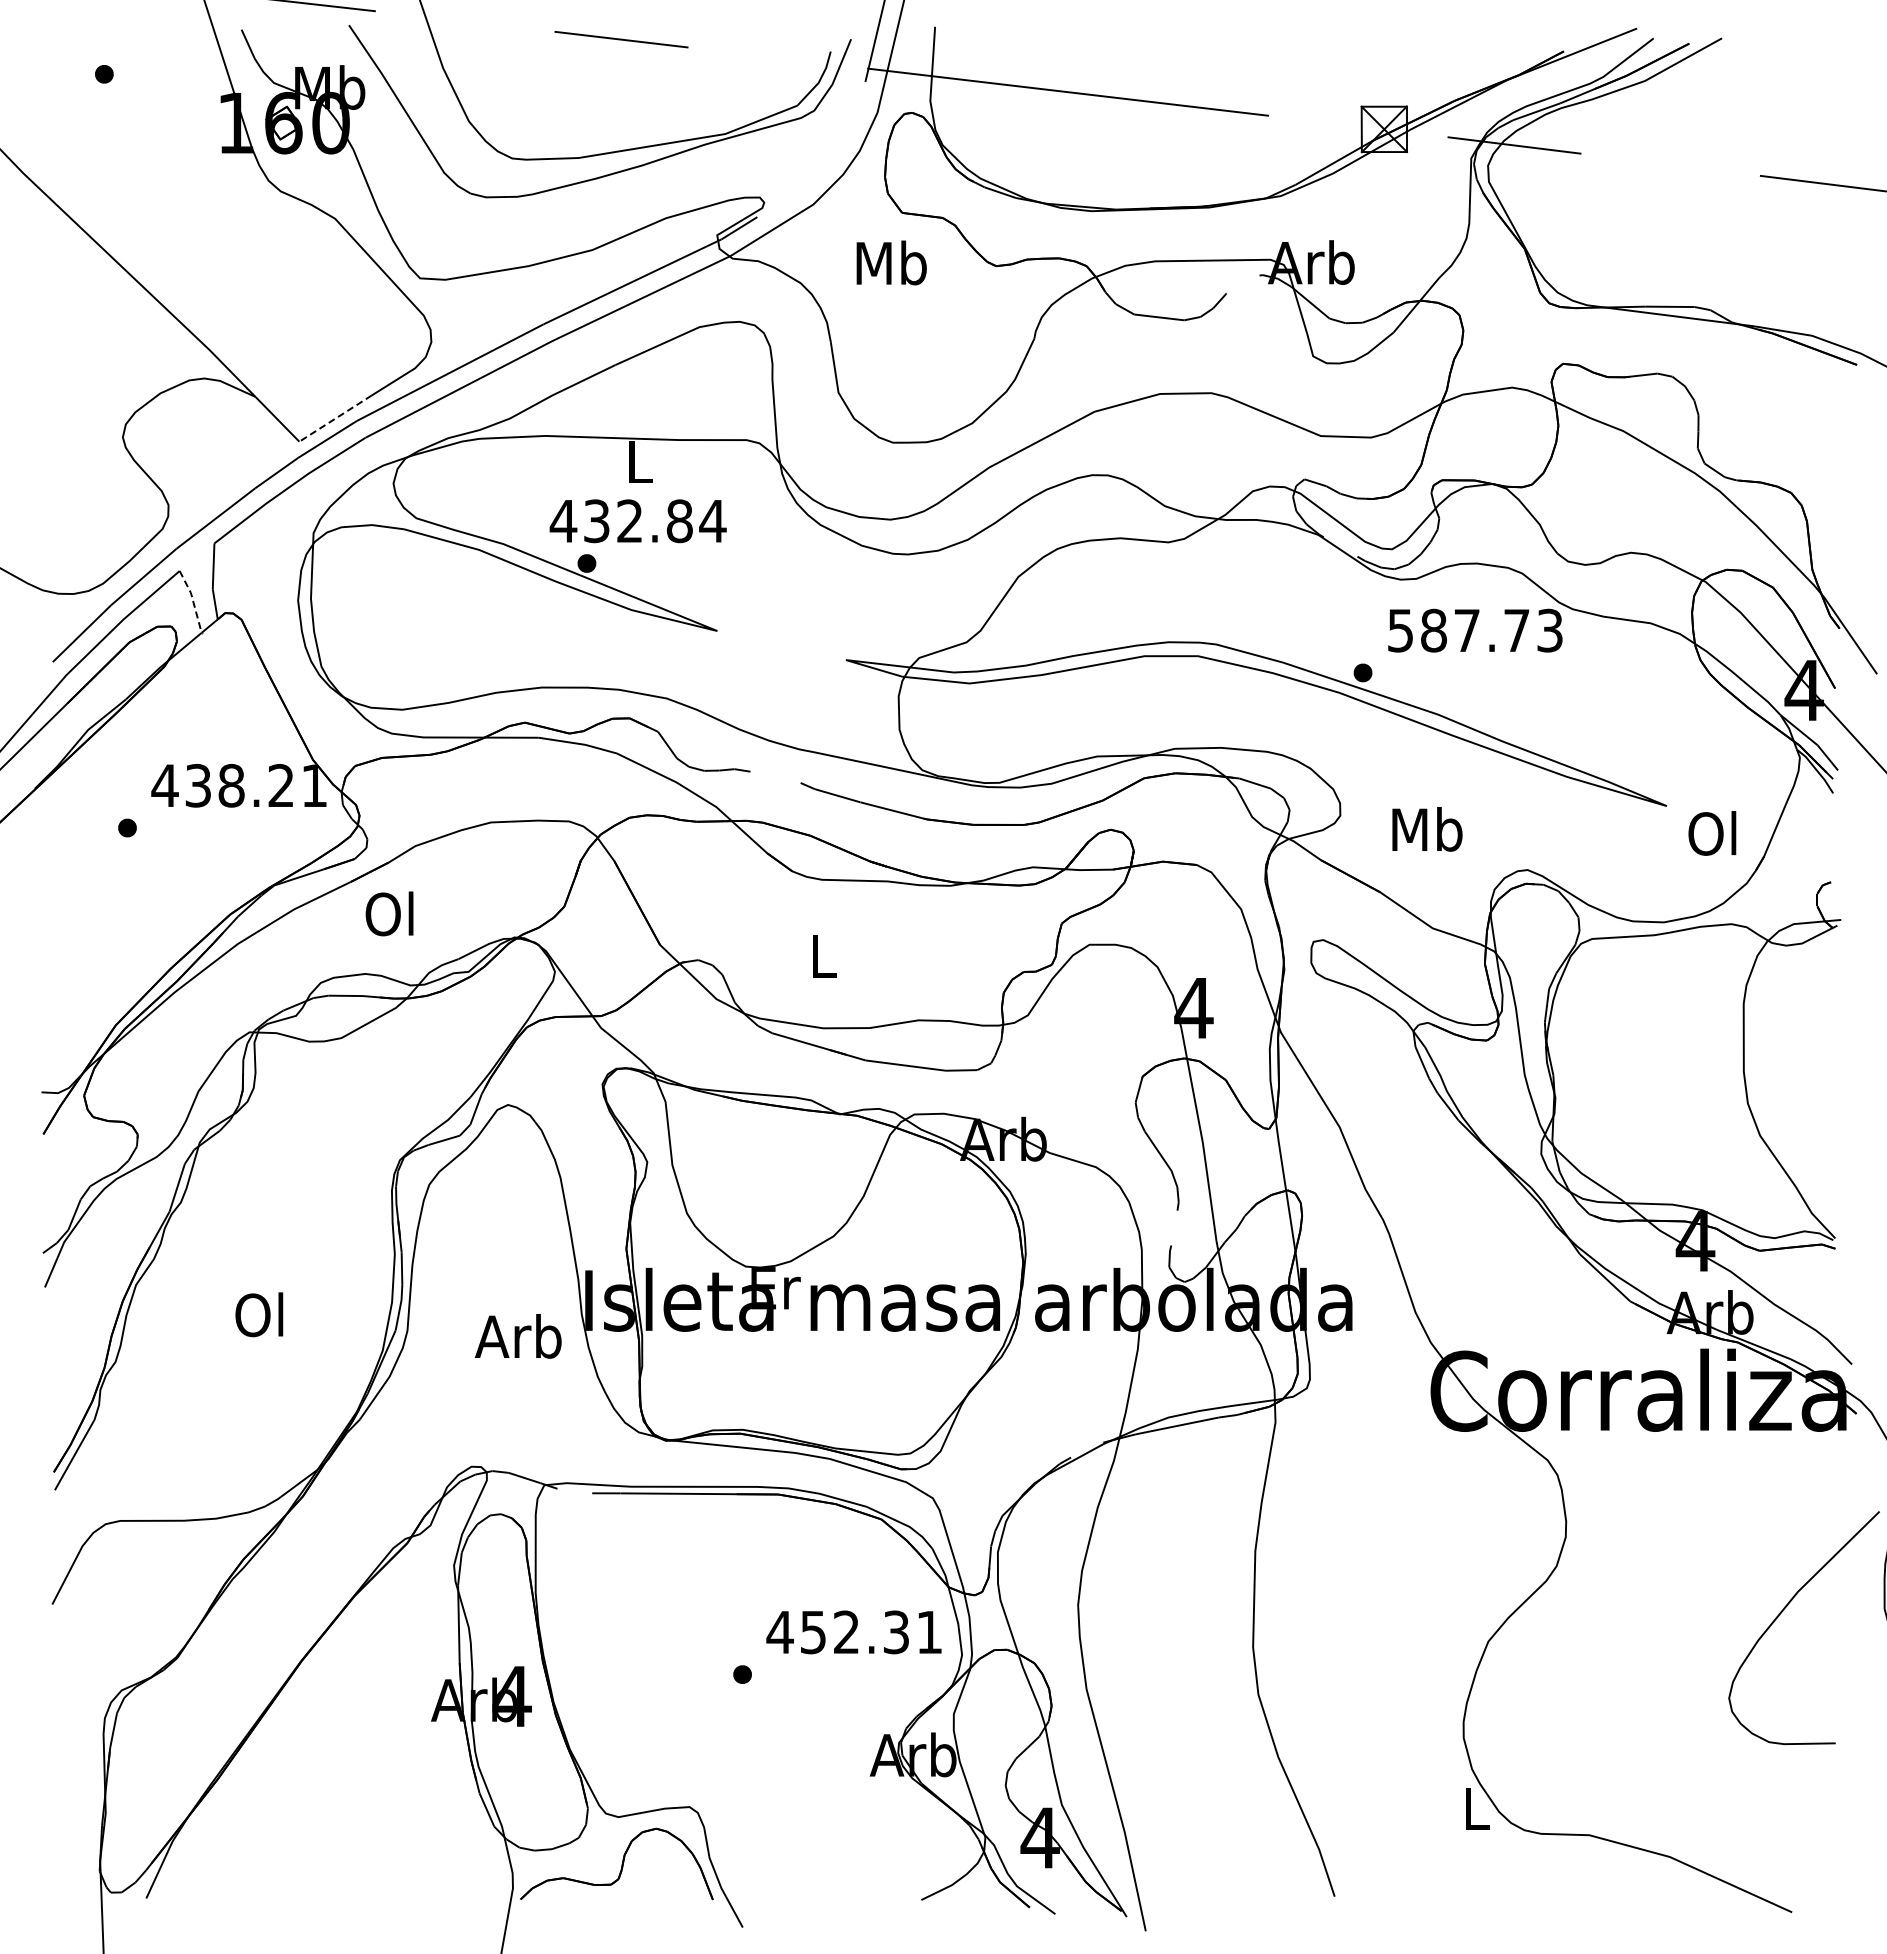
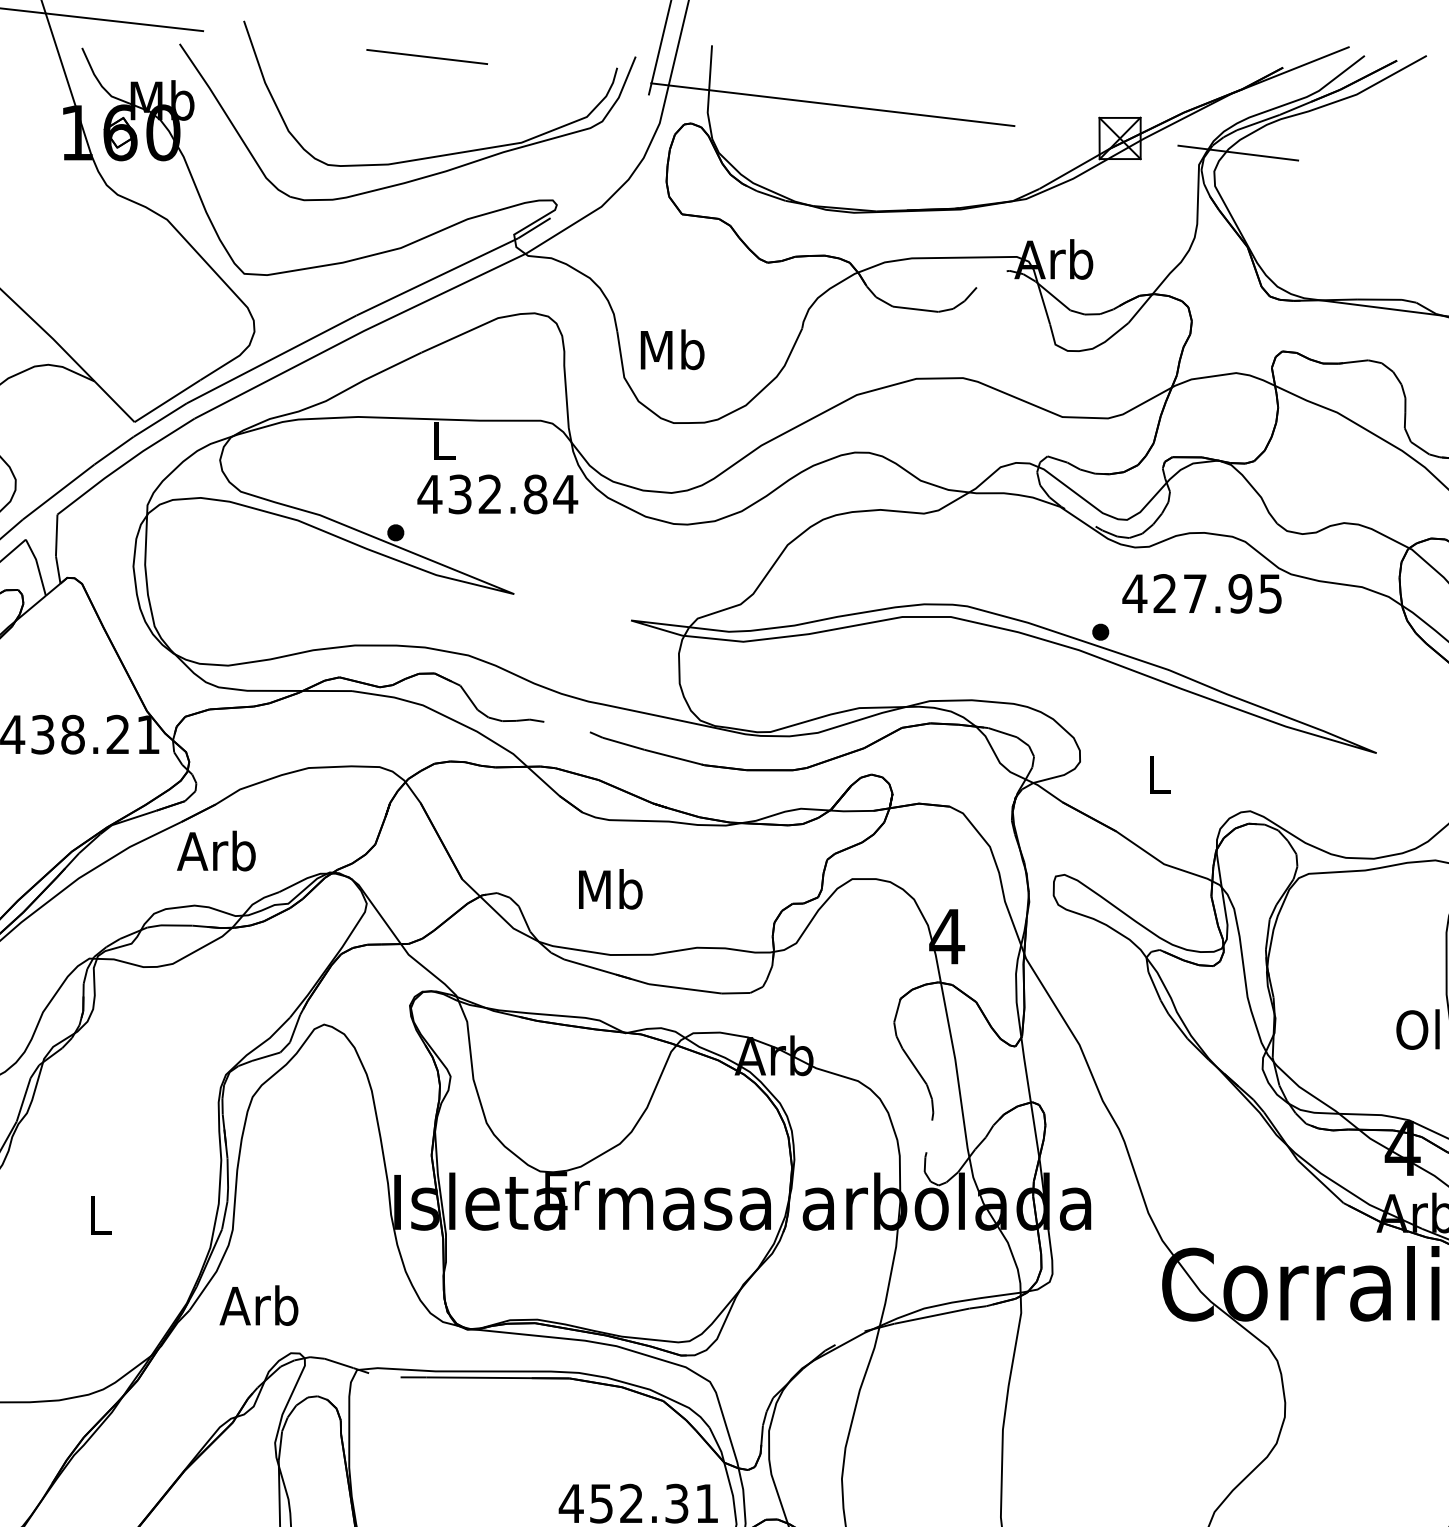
text: (891, 262) -> (672, 349), moved
line: (335, 418) -> (167, 401), dashed -> solid
text: (637, 521) -> (497, 494), moved
line: (192, 600) -> (37, 566), dashed -> solid
text: (1474, 630) -> (1201, 593), 587.73 -> 427.95
text: (1427, 829) -> (1159, 774), Mb -> L
text: (1712, 833) -> (1418, 1029), moved
text: (389, 913) -> (216, 850), Ol -> Arb
text: (823, 955) -> (610, 888), L -> Mb
text: (259, 1314) -> (98, 1214), Ol -> L
text: (518, 1336) -> (259, 1305), moved

